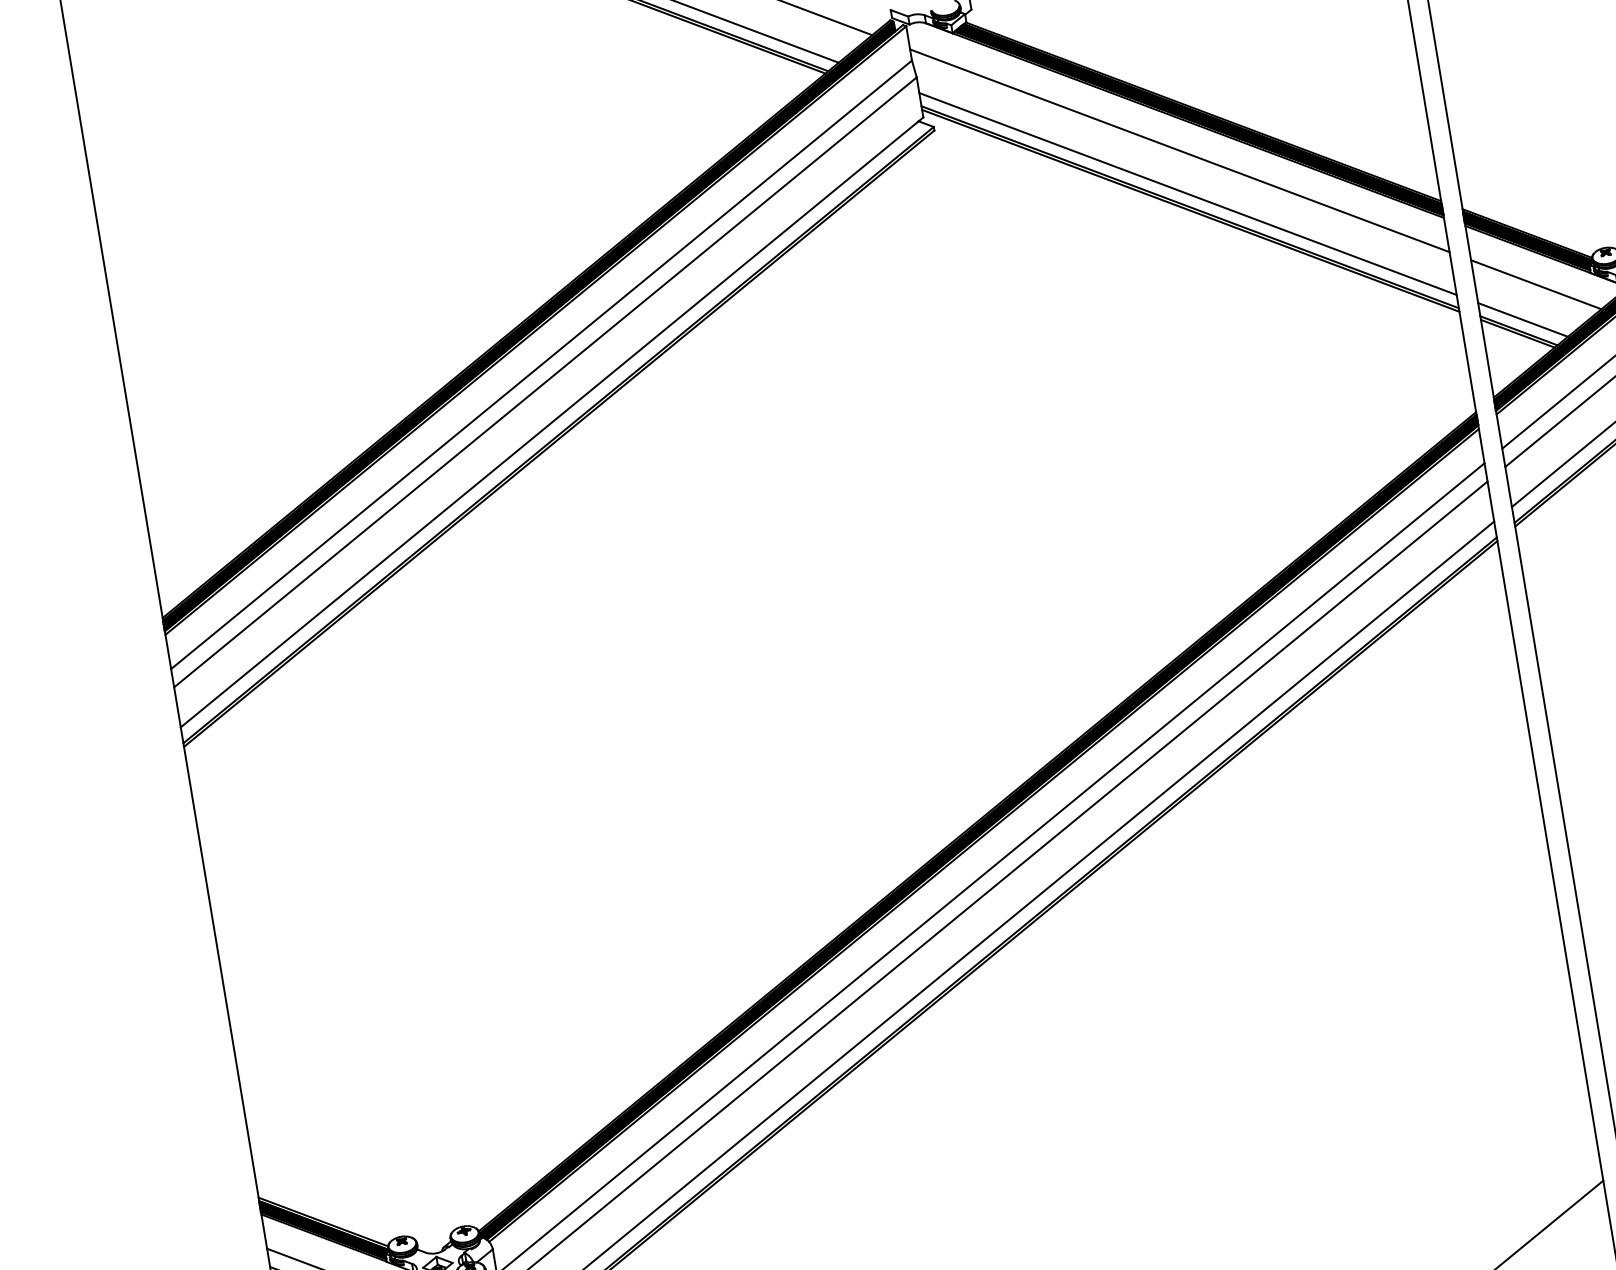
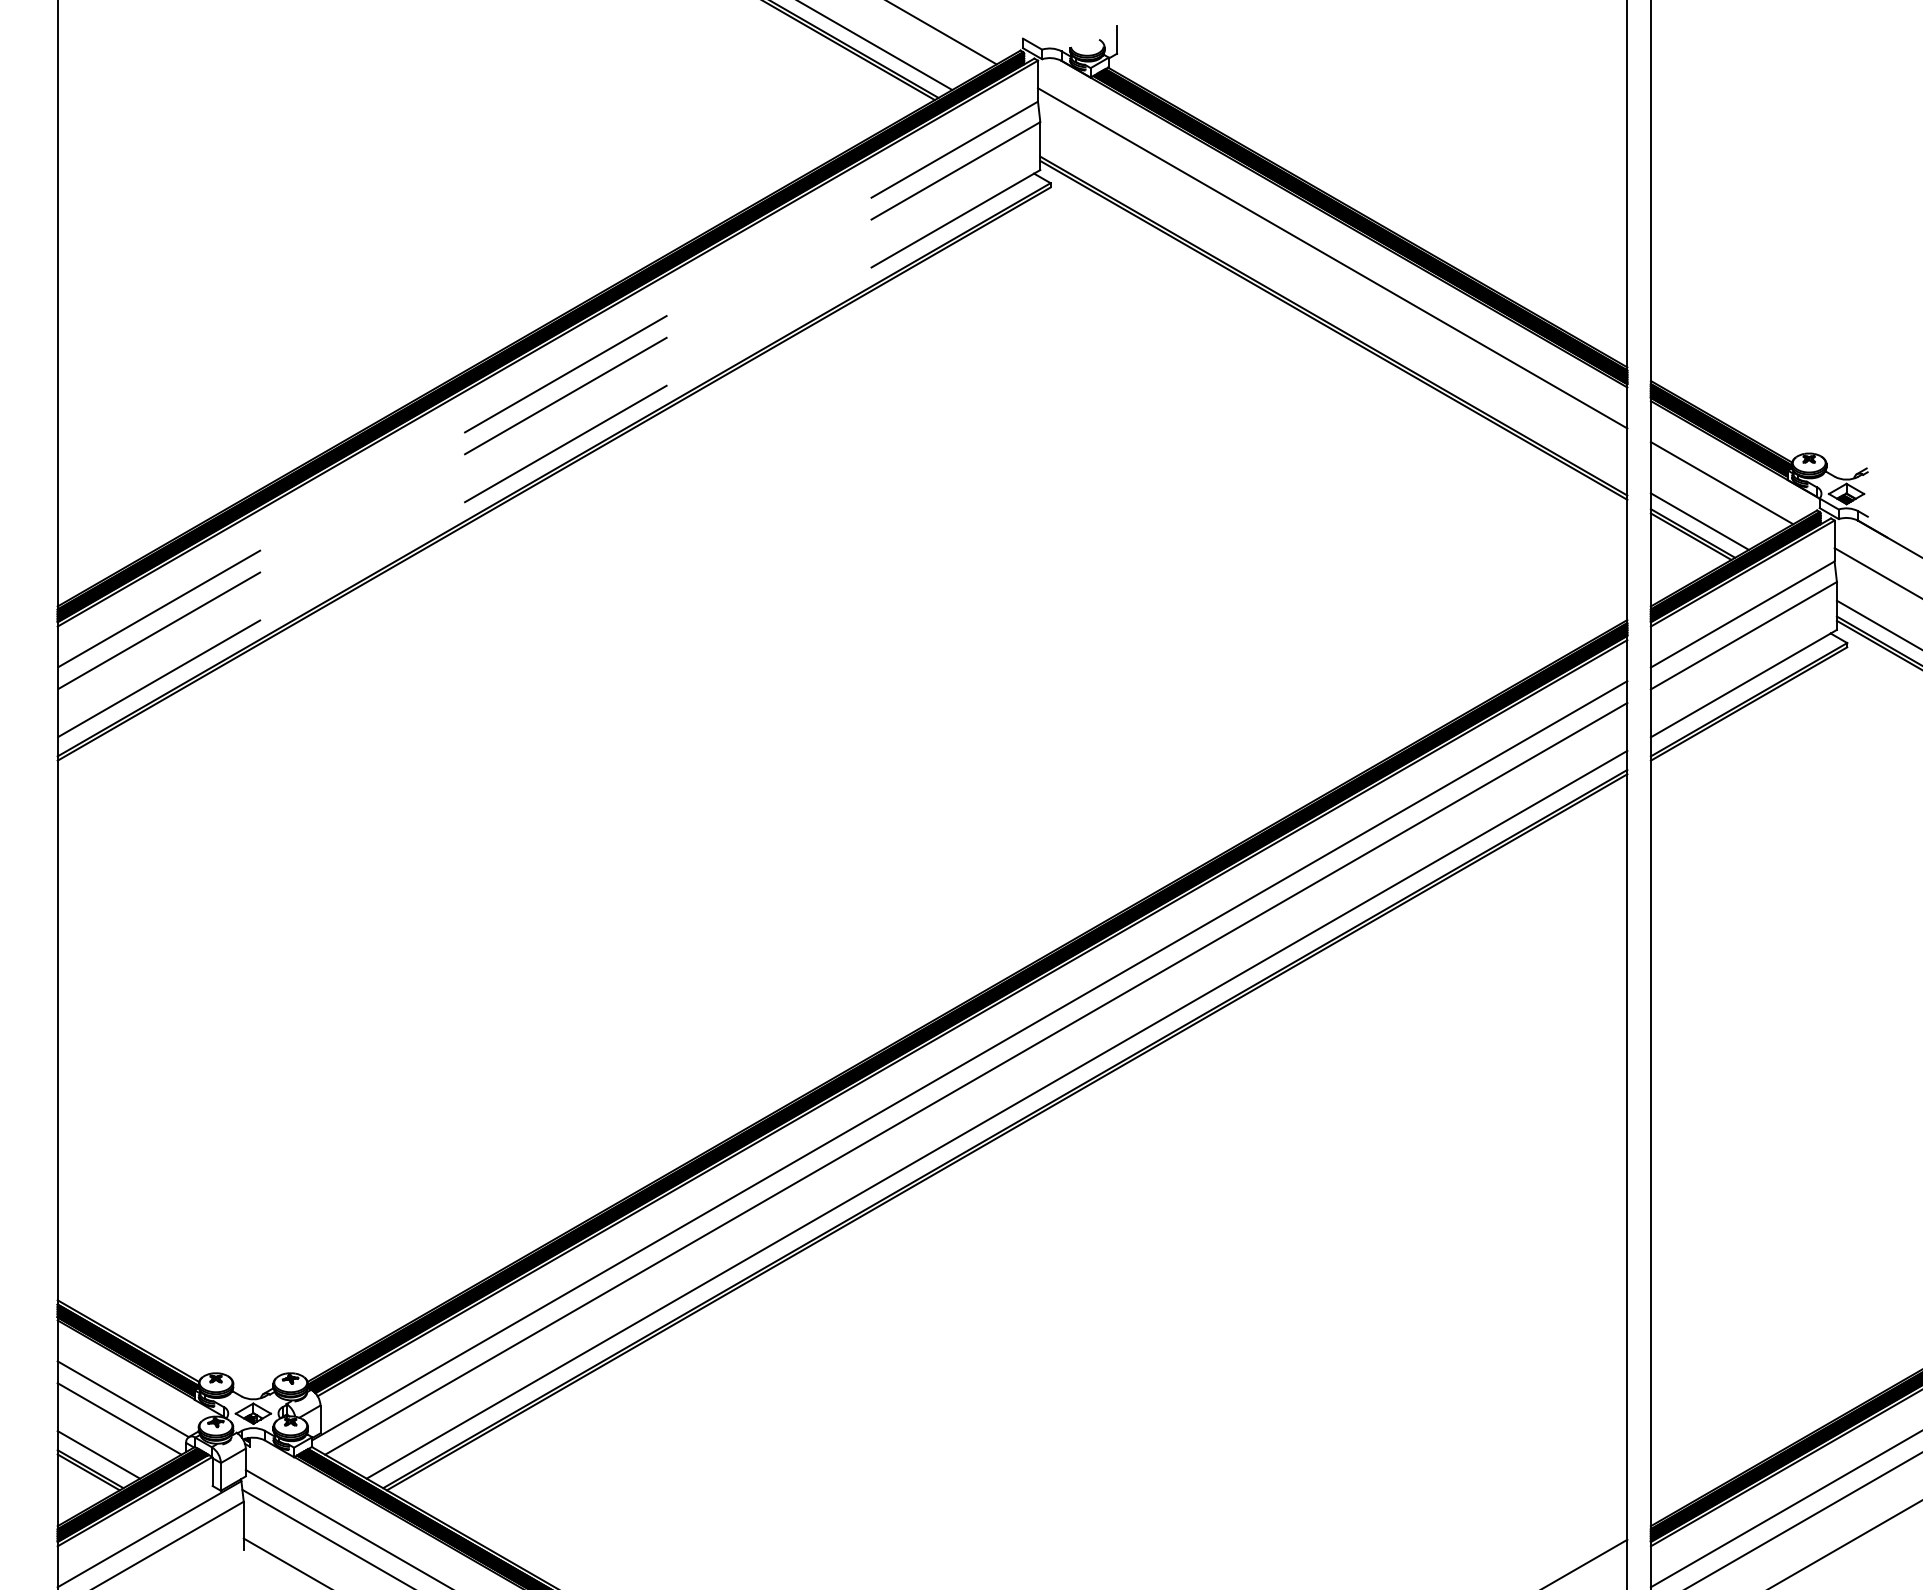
line: (1187, 193) -> (1333, 309), removed
line: (541, 364) -> (547, 384), solid -> dashed
line: (545, 382) -> (549, 405), solid -> dashed
line: (549, 424) -> (545, 455), solid -> dashed

